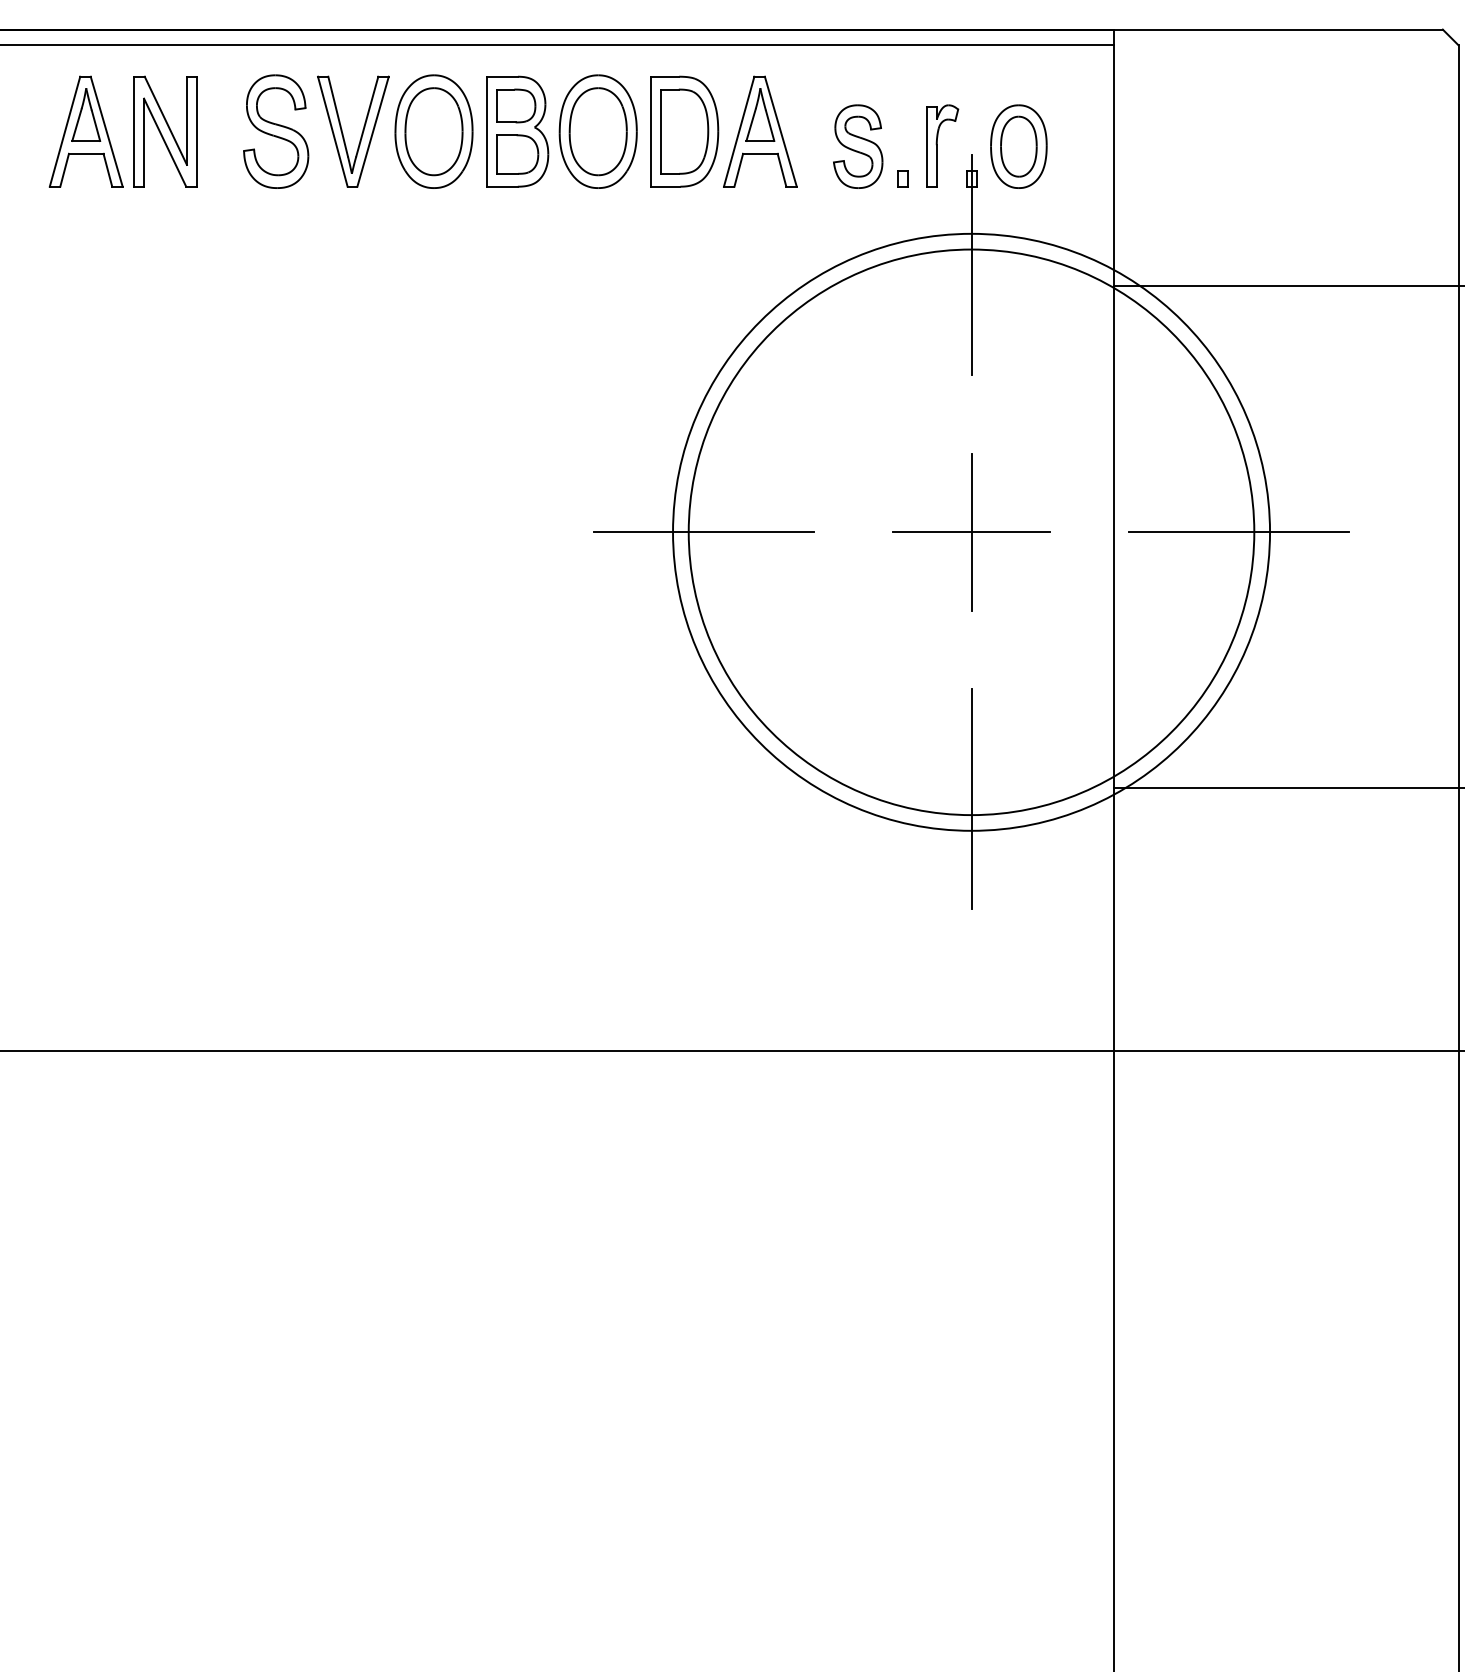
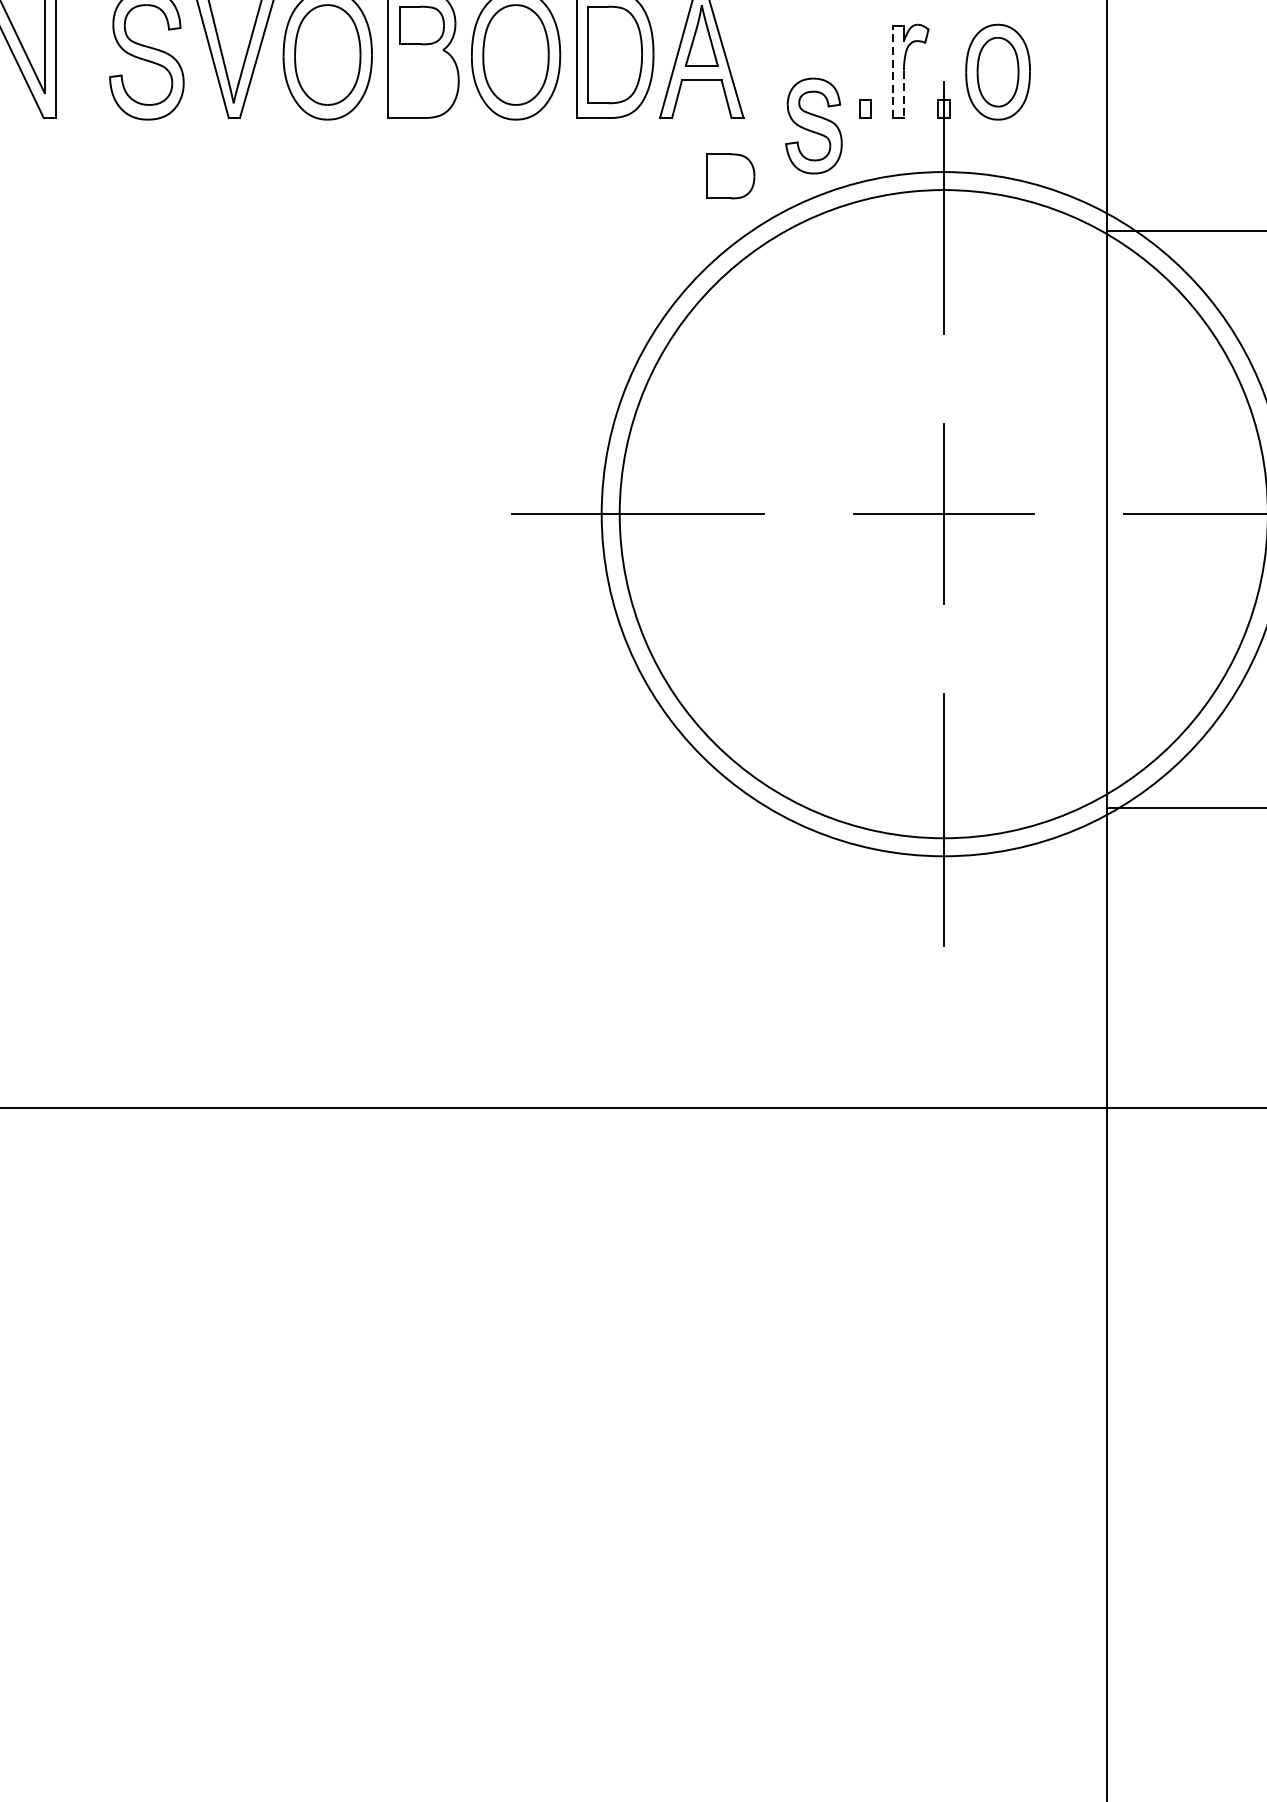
part: (858, 146) -> (814, 125), moved
line: (926, 146) -> (892, 71), solid -> dashed
part: (517, 154) -> (730, 176), moved
line: (936, 165) -> (903, 93), solid -> dashed

